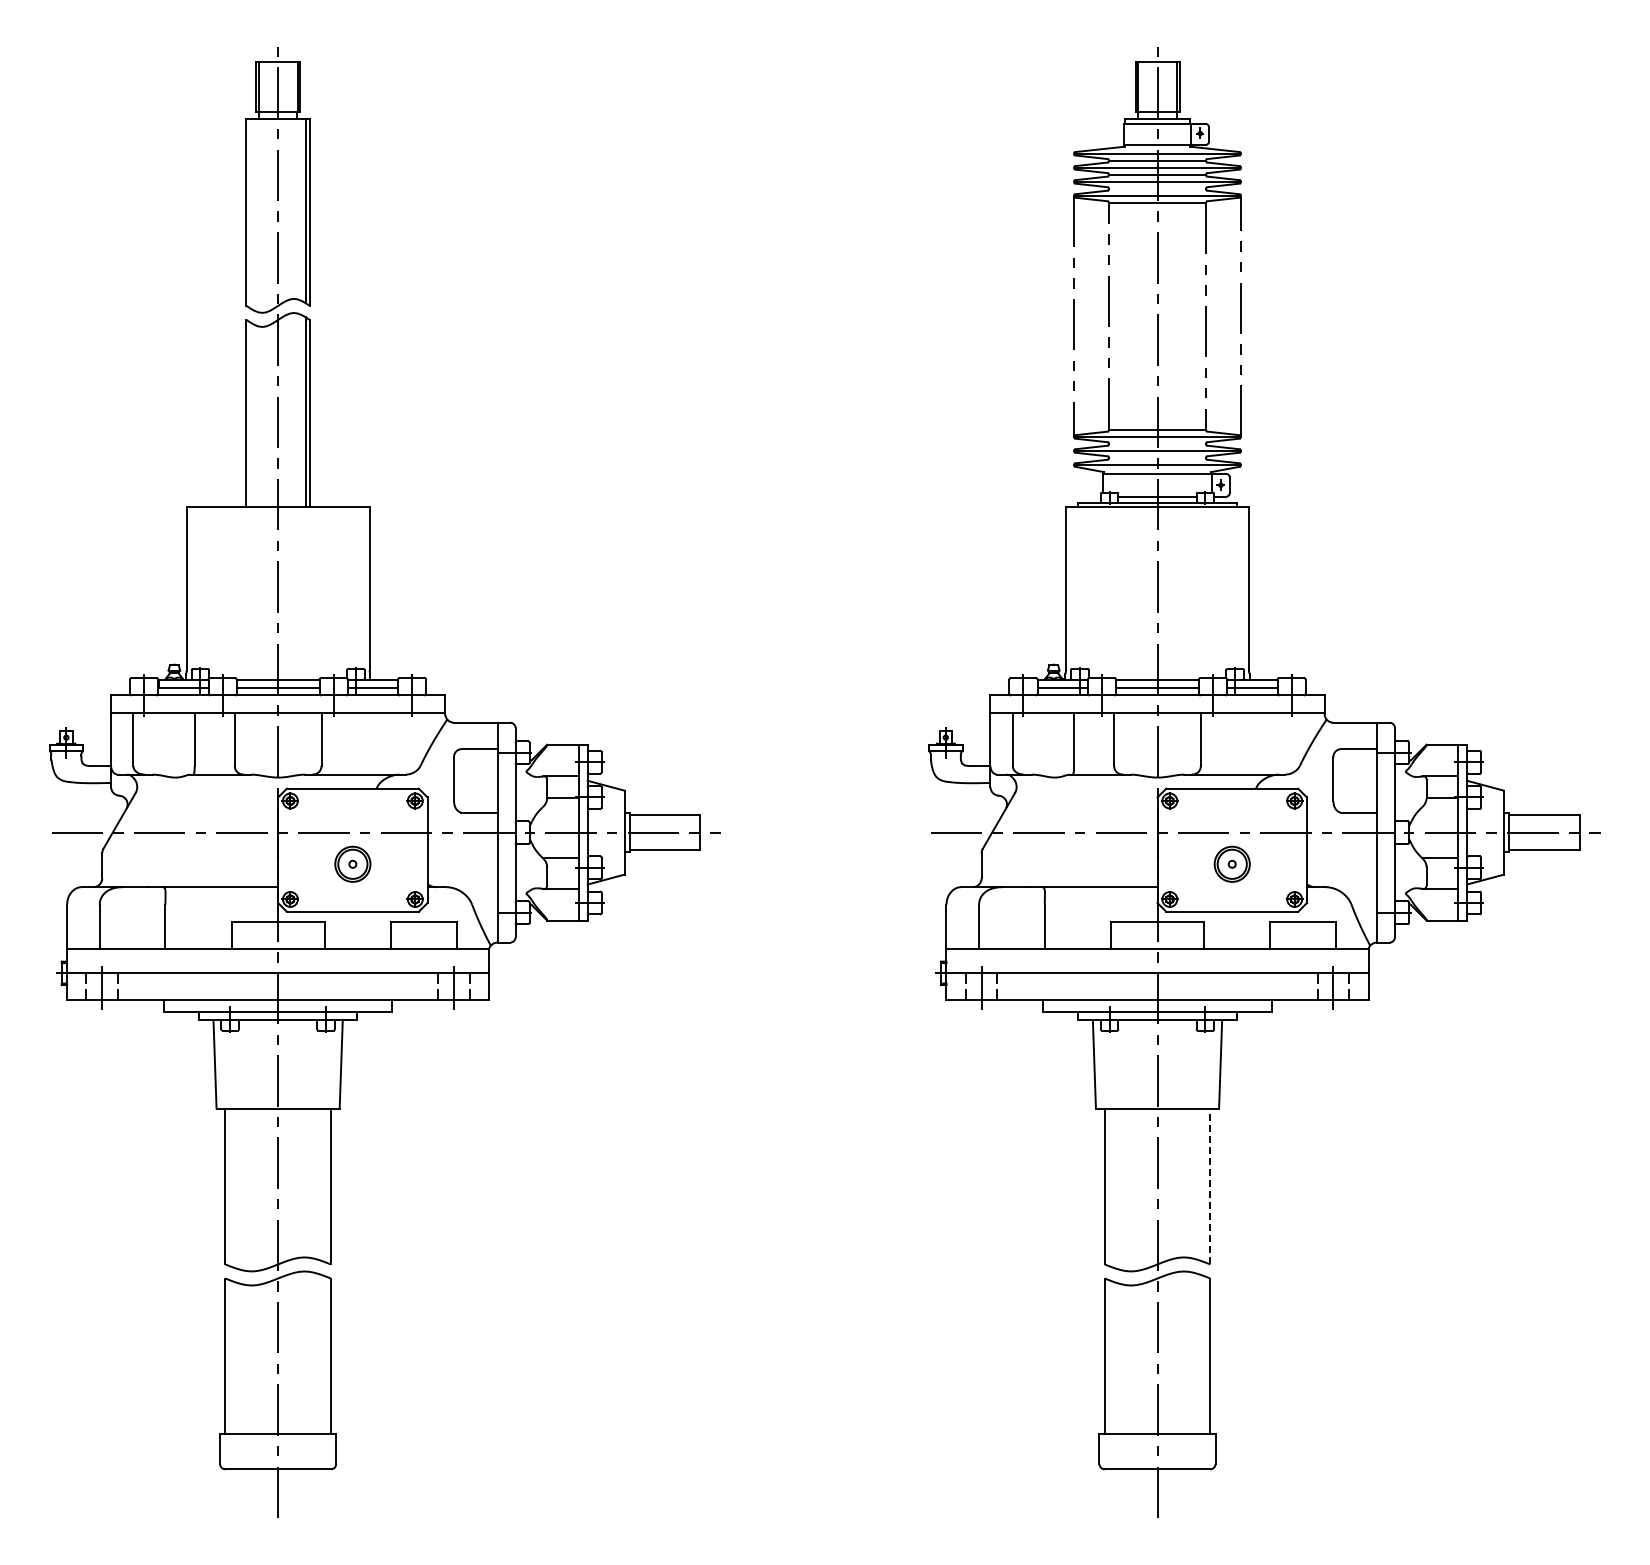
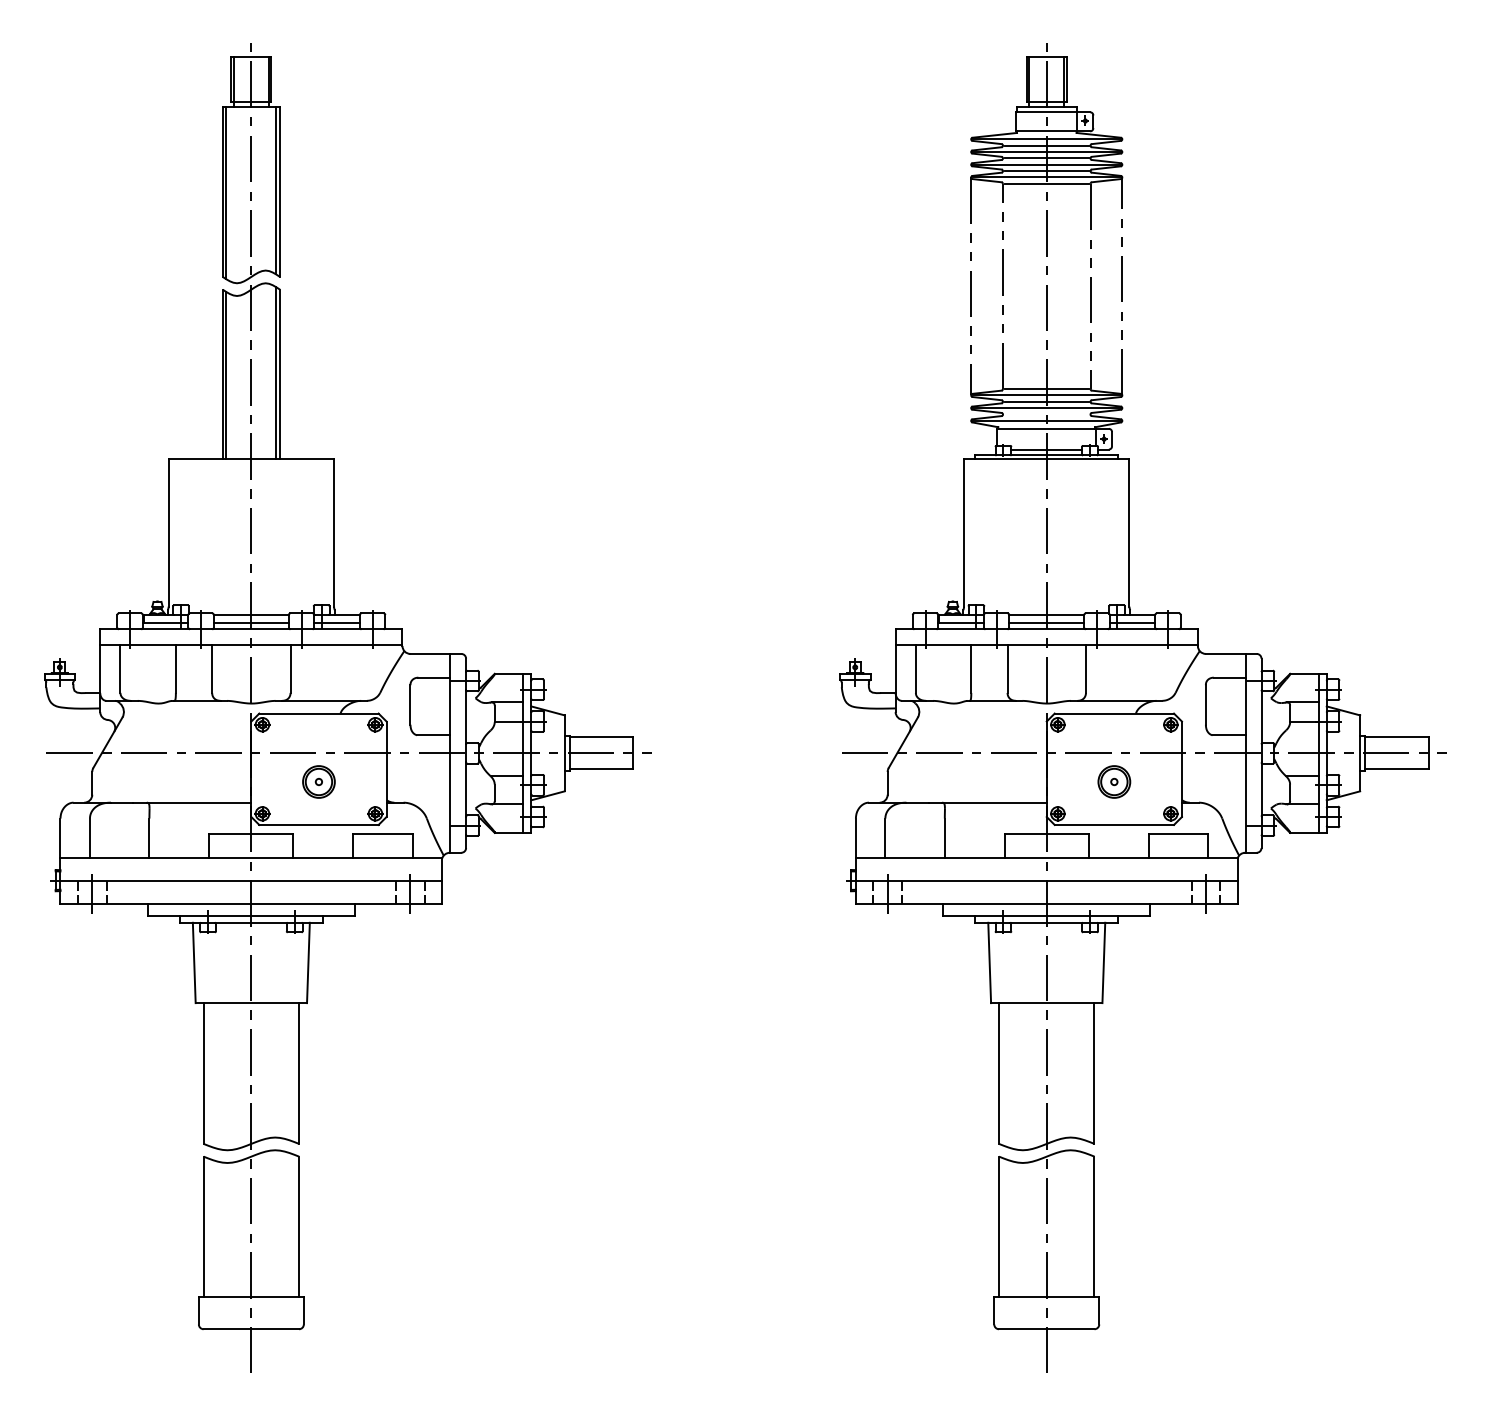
line: (1157, 188) -> (1046, 170), added
line: (250, 213) -> (226, 193), added
line: (250, 414) -> (226, 375), added
line: (1157, 443) -> (1046, 401), added
line: (1210, 1186) -> (1094, 1073), dashed -> solid

